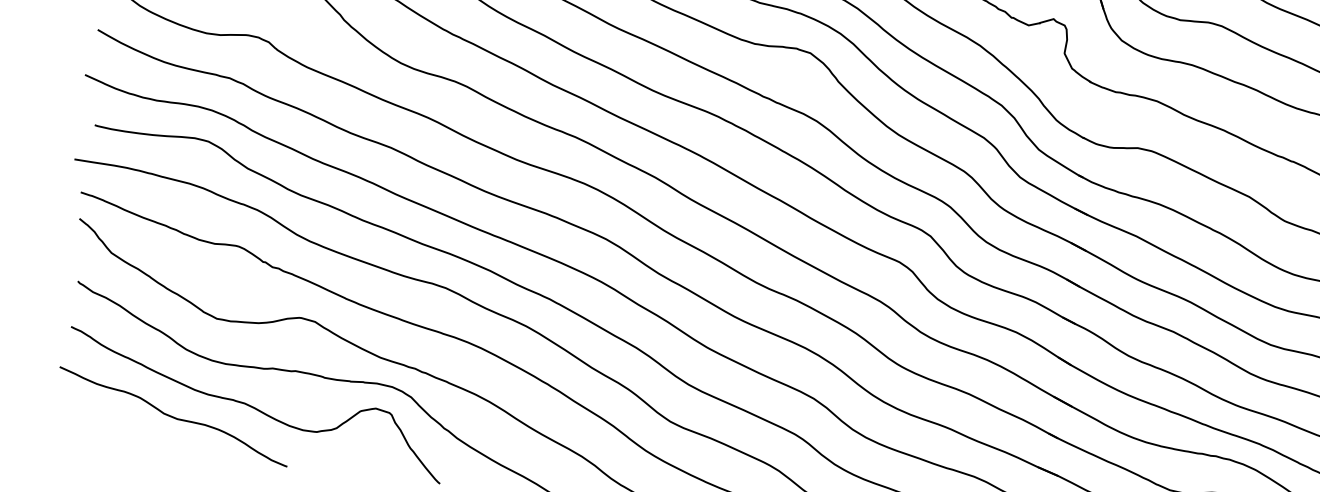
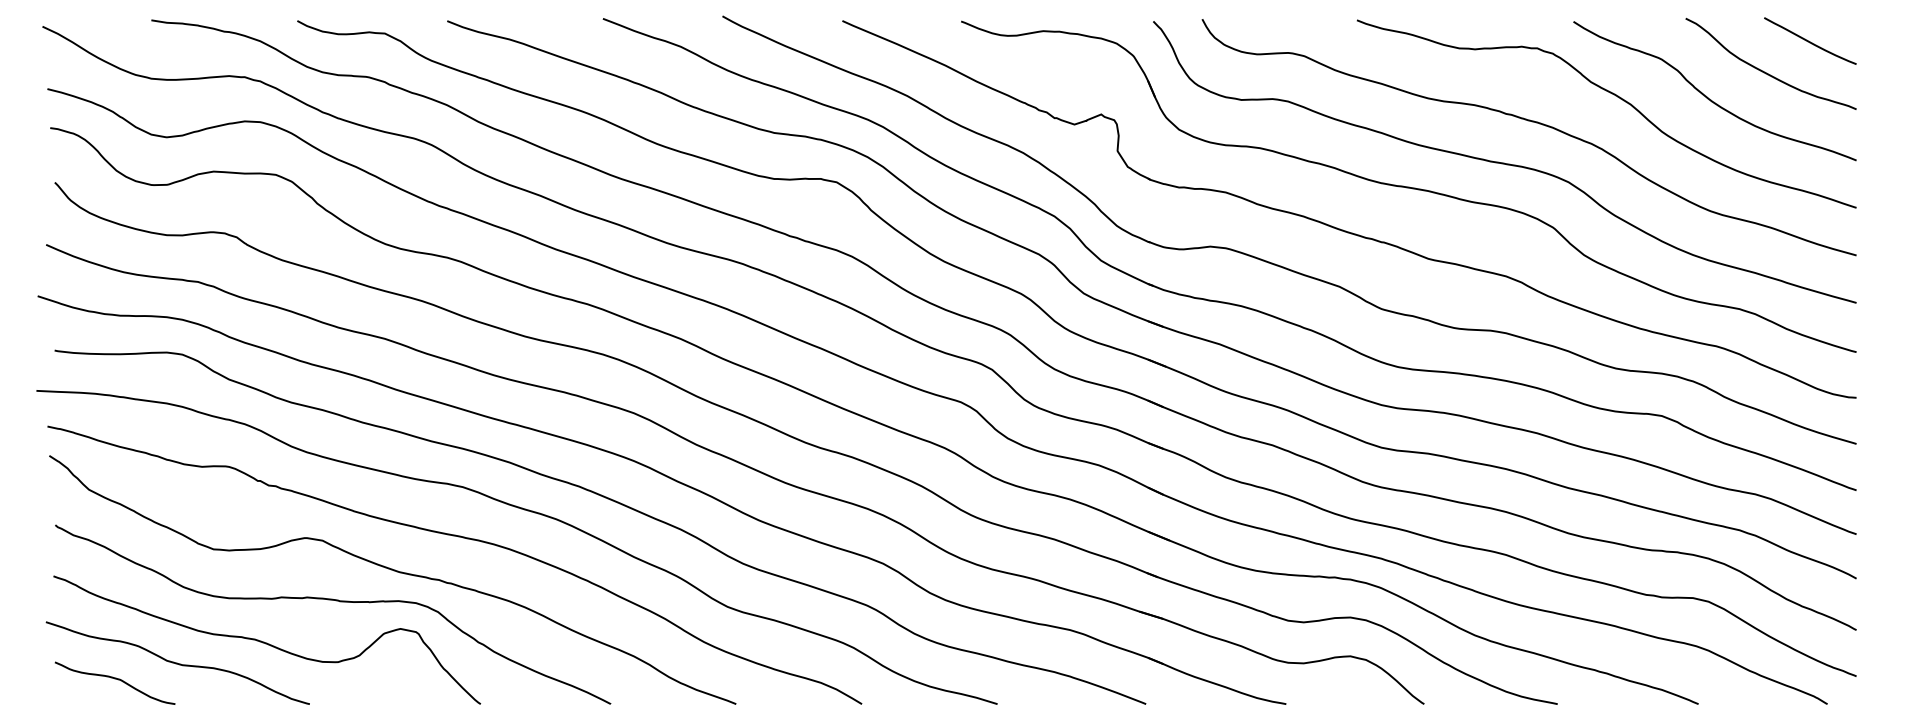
curve: (115, 425) -> (114, 679), added

